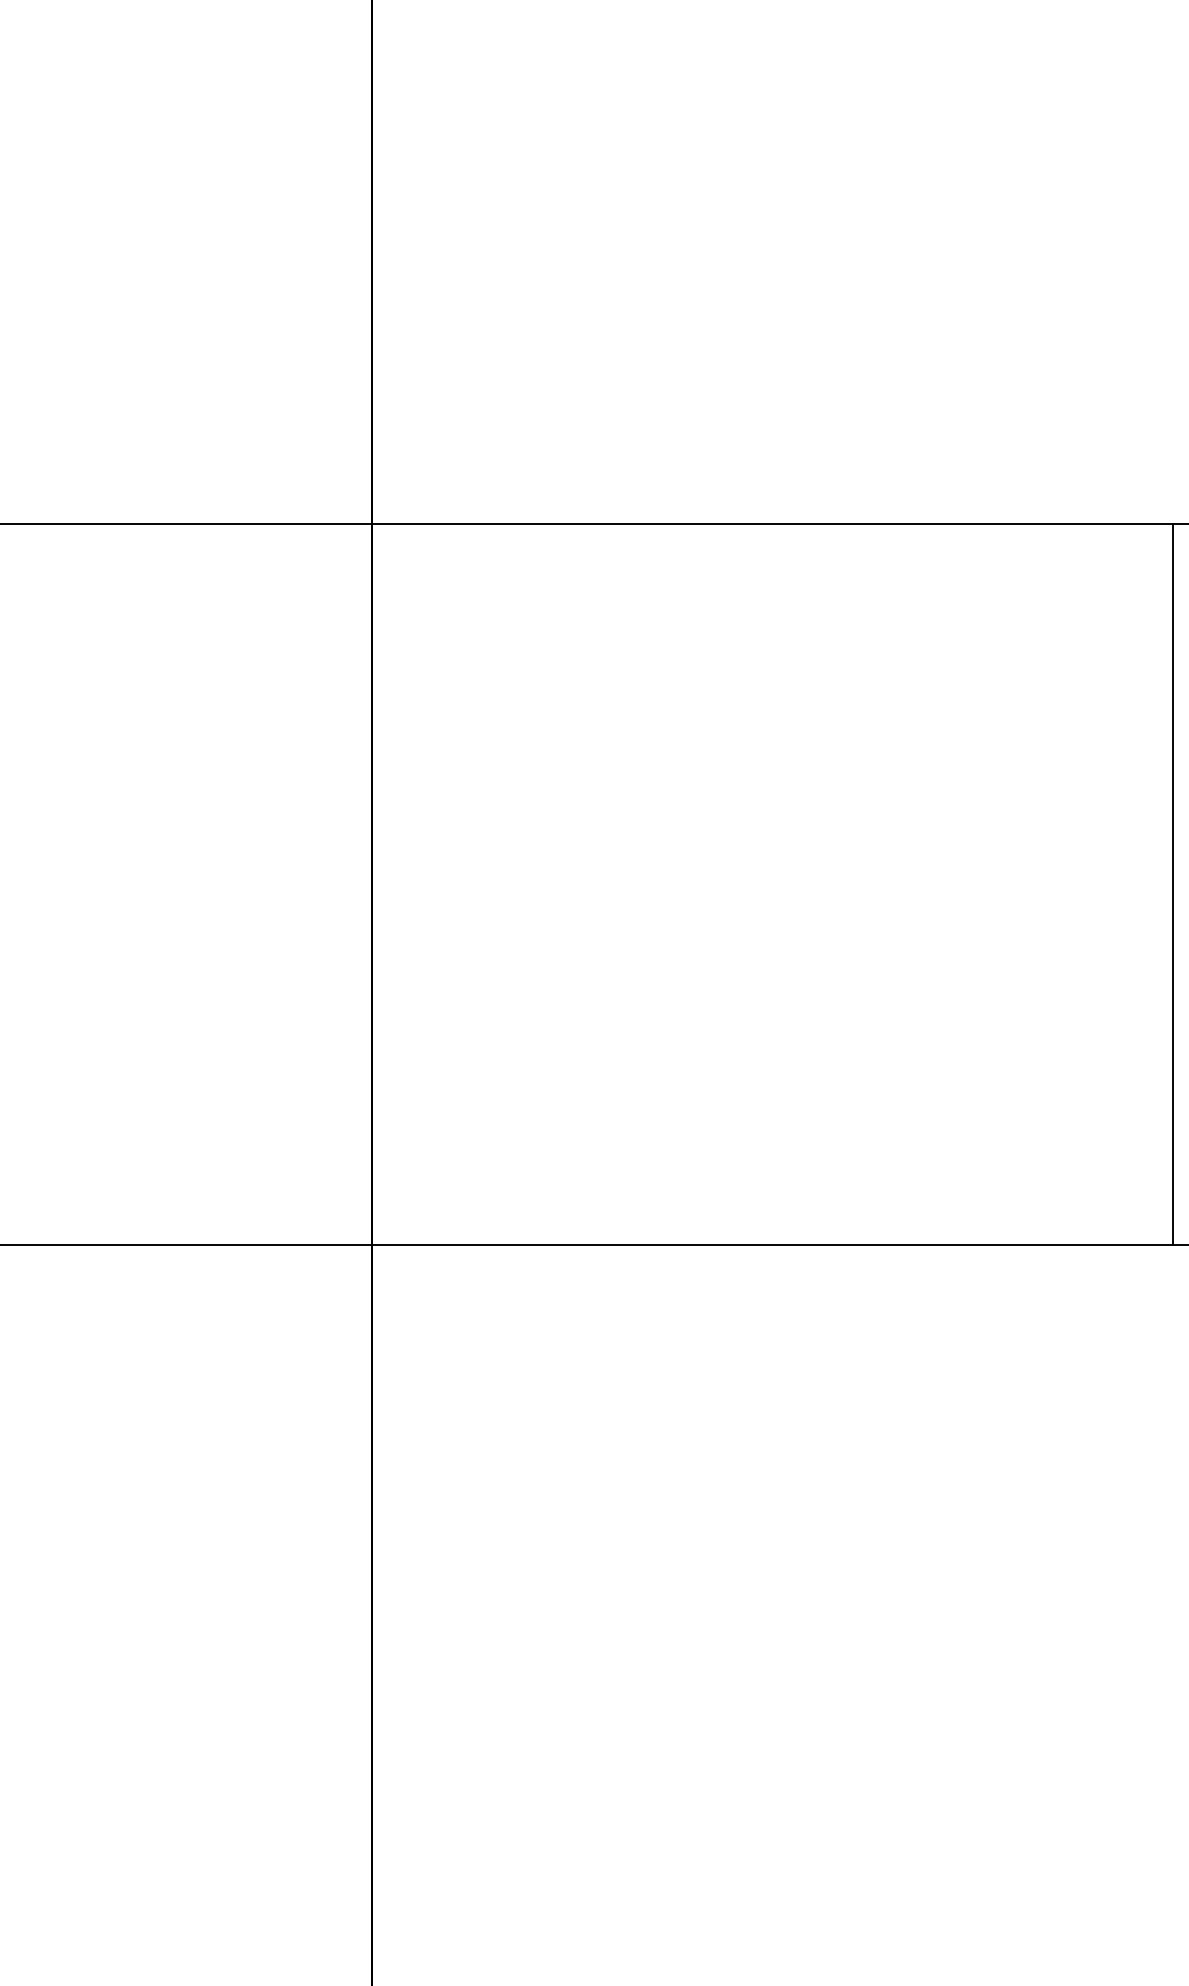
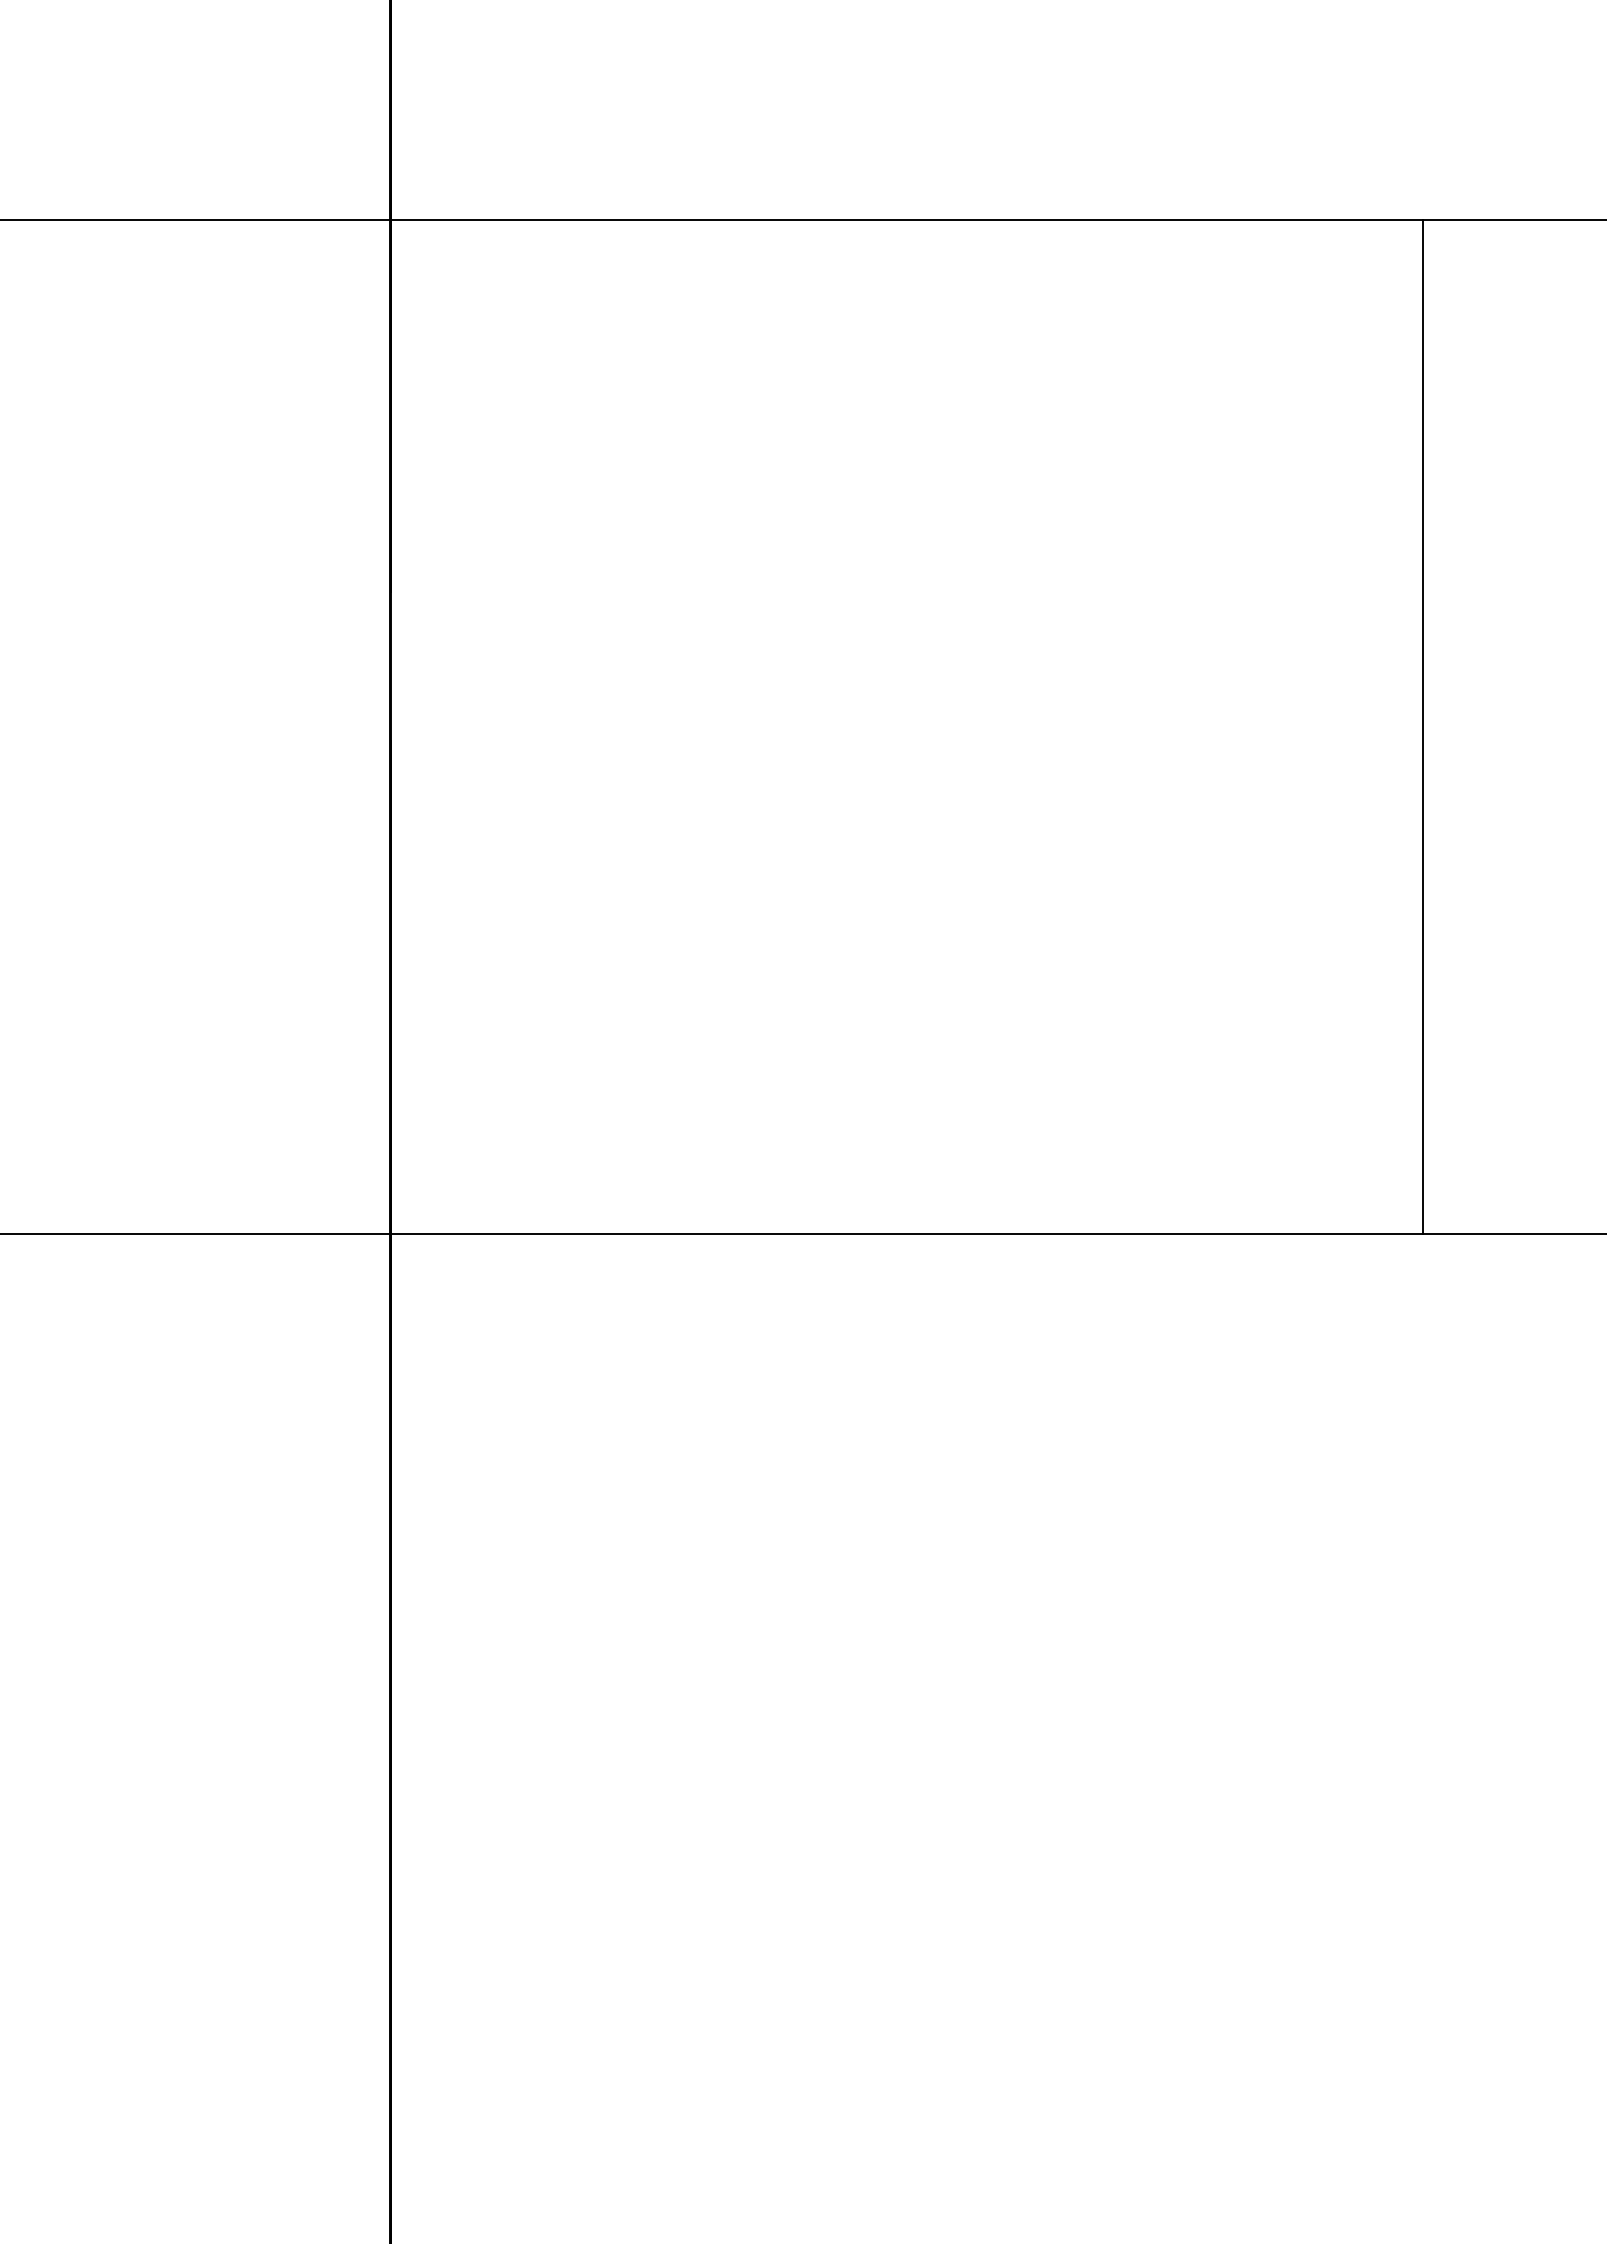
line: (1172, 884) -> (1423, 726), moved

